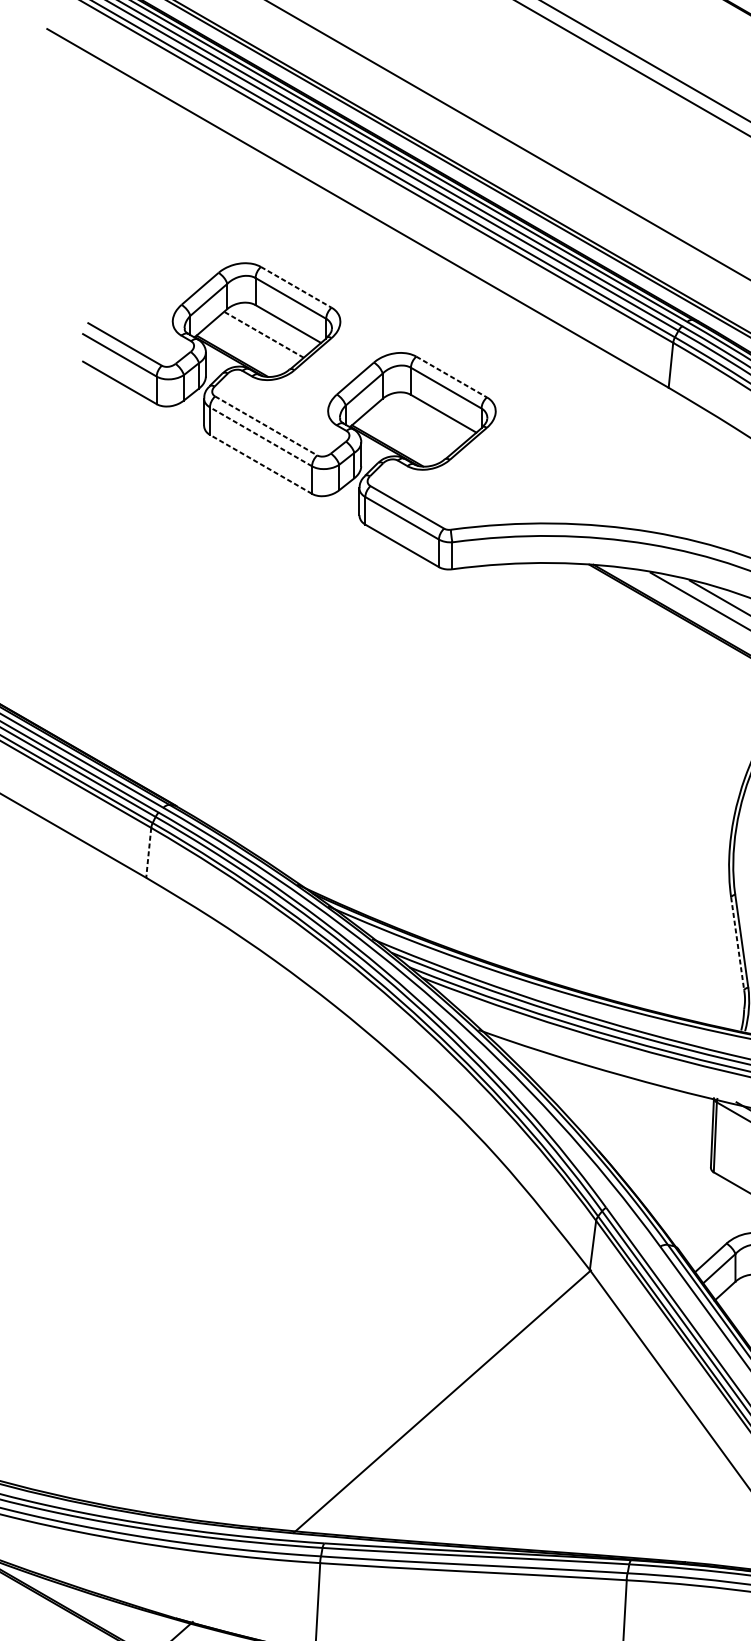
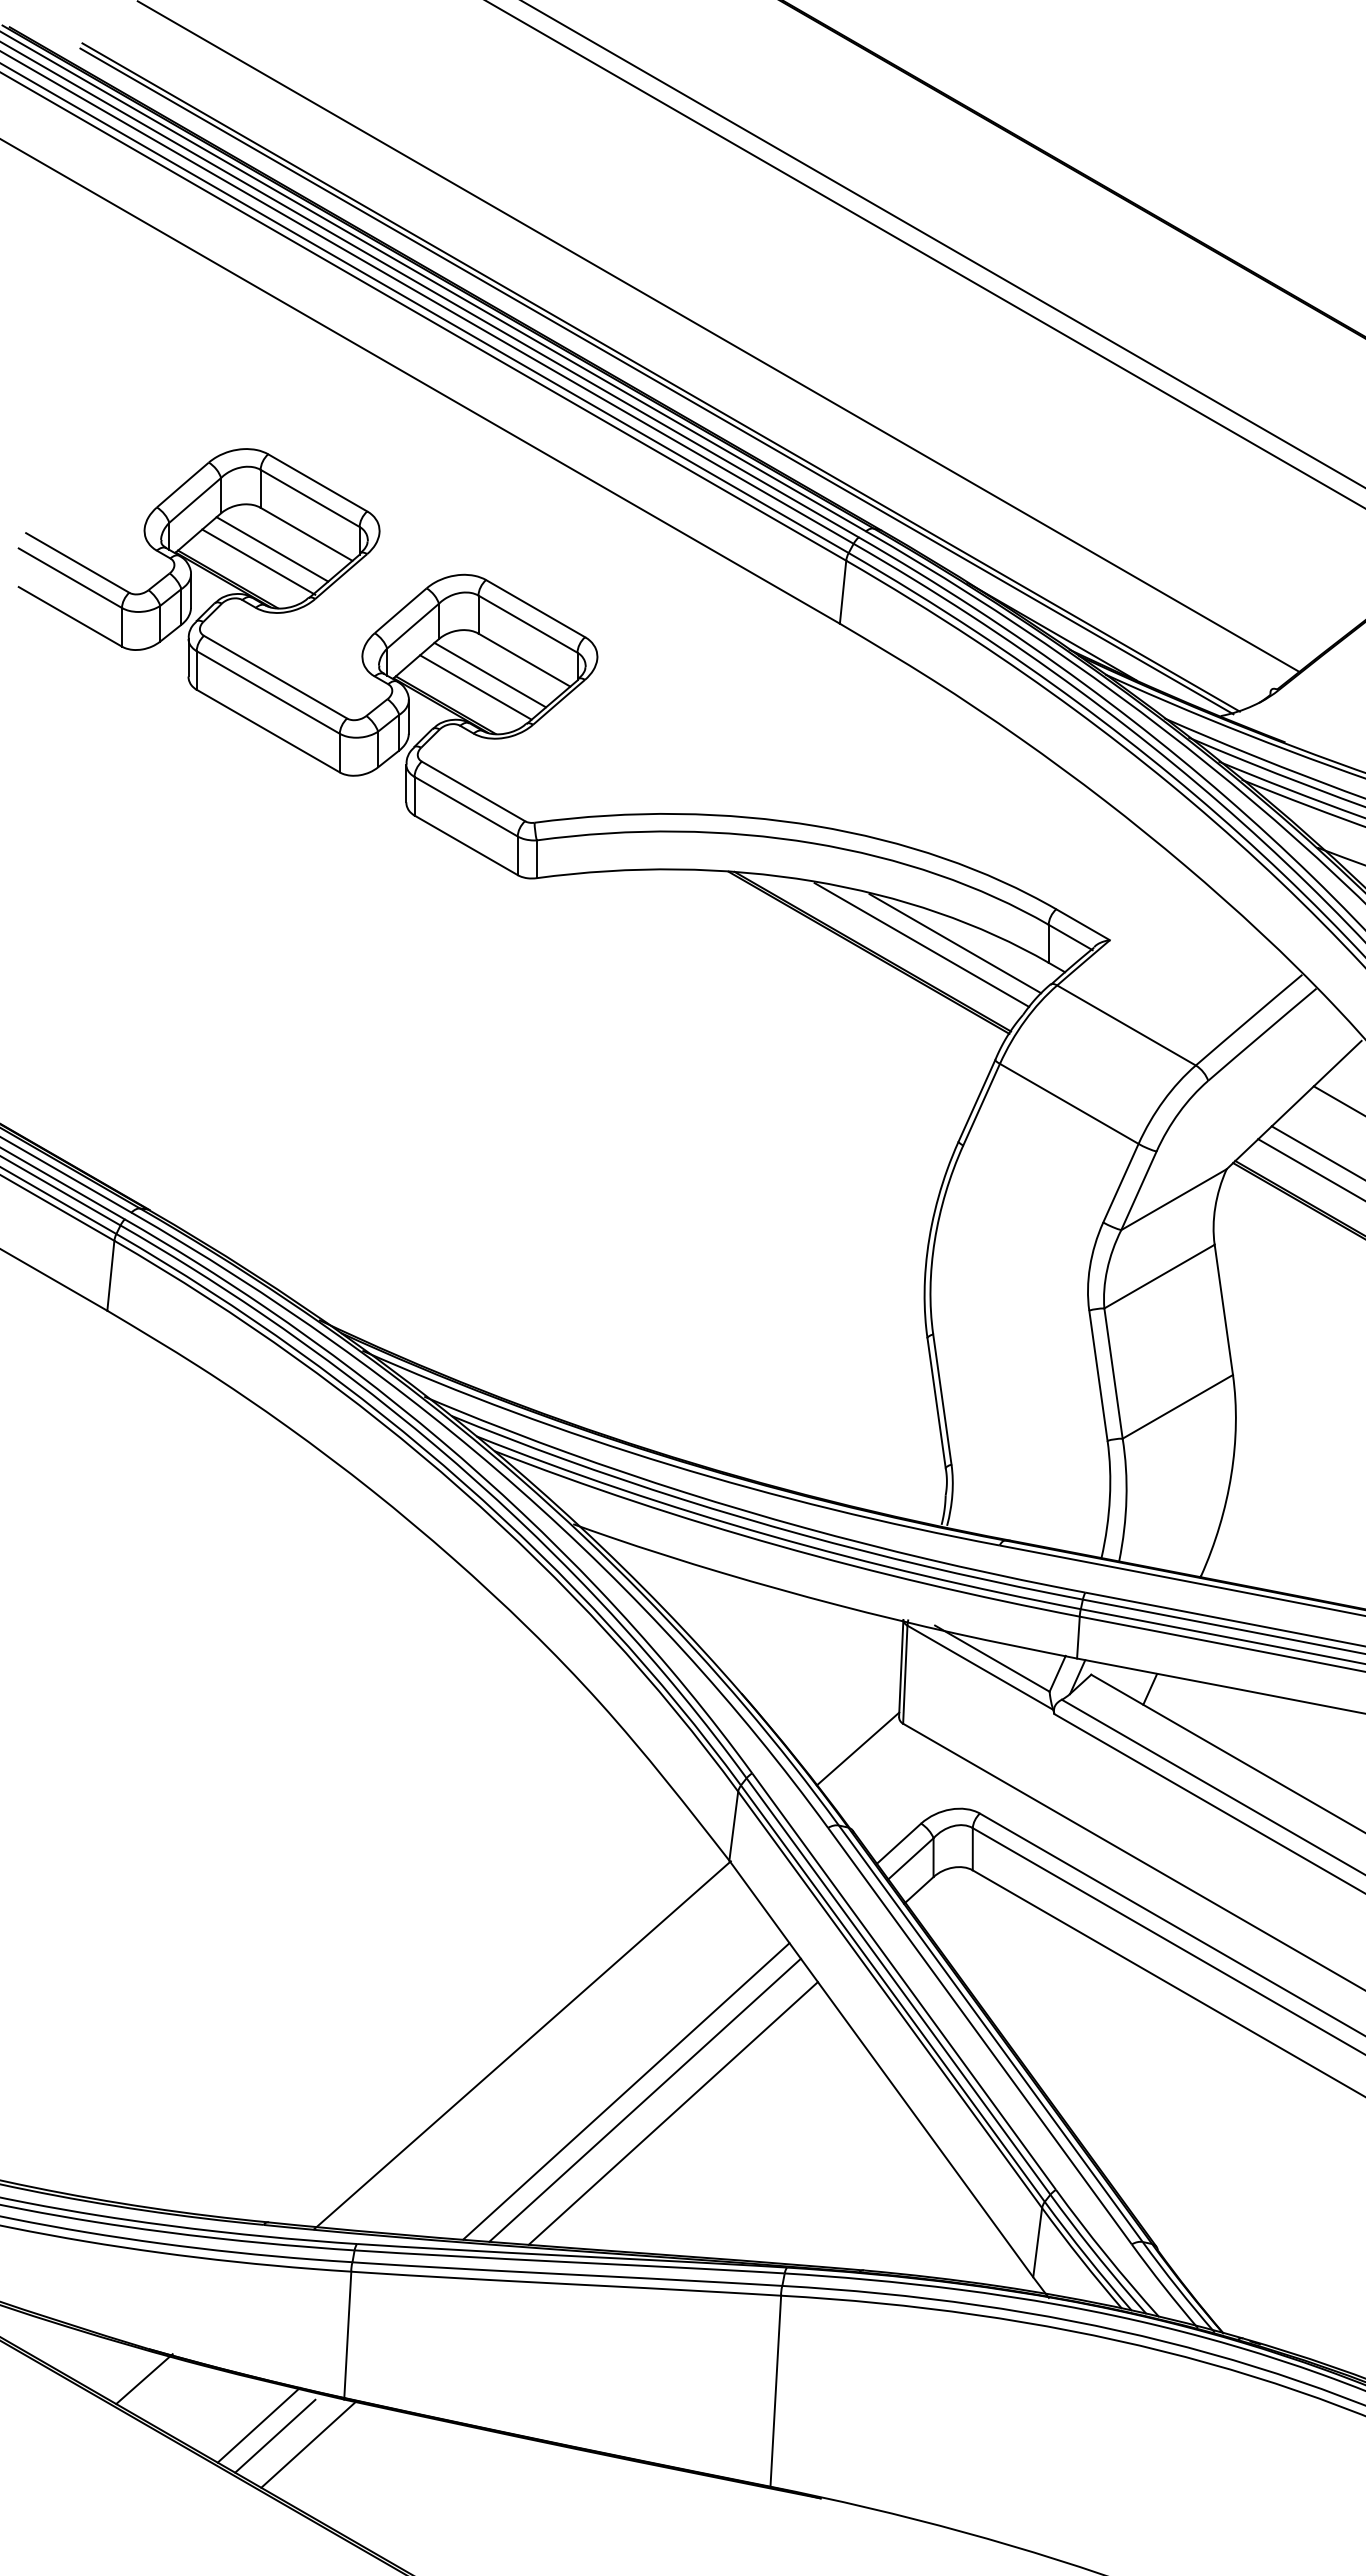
line: (296, 287) -> (318, 483), dashed -> solid
line: (263, 334) -> (271, 549), dashed -> solid
line: (254, 343) -> (258, 561), added
line: (452, 376) -> (536, 608), dashed -> solid
line: (418, 424) -> (489, 674), added
line: (266, 426) -> (275, 677), dashed -> solid
line: (408, 433) -> (475, 687), added
line: (261, 436) -> (268, 692), dashed -> solid
line: (261, 464) -> (268, 731), dashed -> solid
line: (148, 853) -> (110, 1276), dashed -> solid
line: (737, 943) -> (936, 1403), dashed -> solid
line: (681, 1189) -> (857, 1748), added
line: (516, 1434) -> (626, 2091), added
line: (529, 1440) -> (644, 2099), added
line: (549, 1450) -> (672, 2113), added

